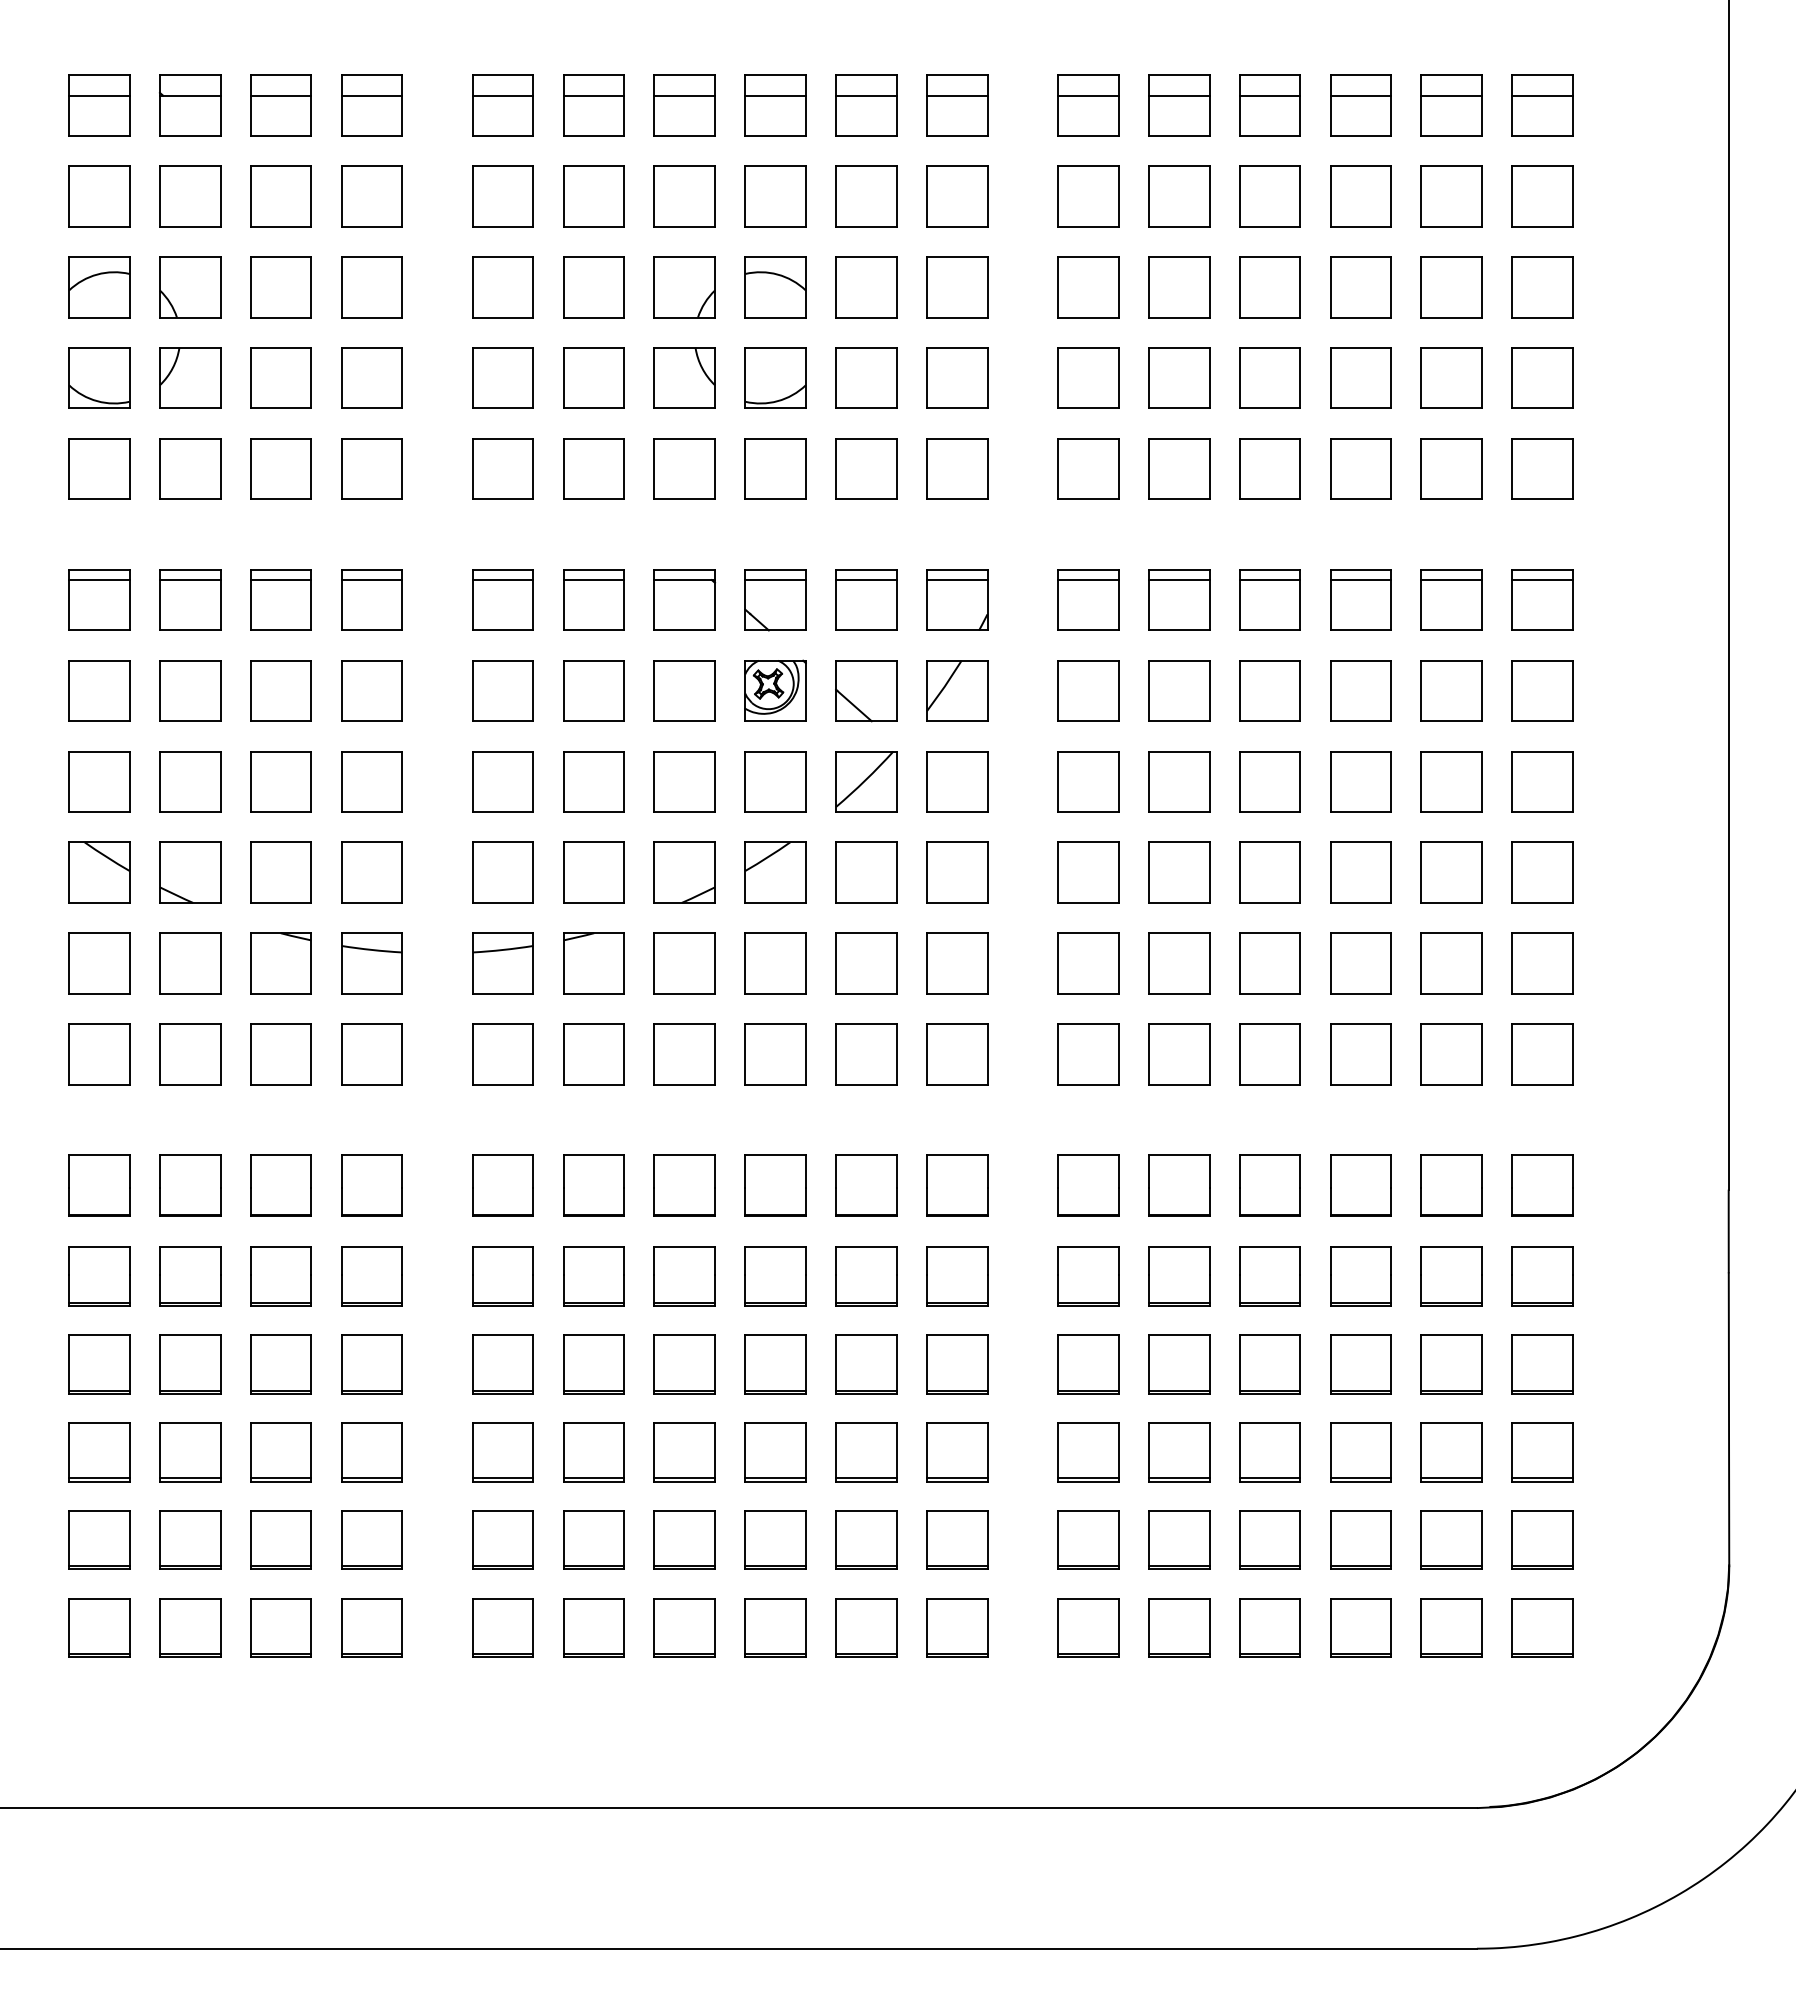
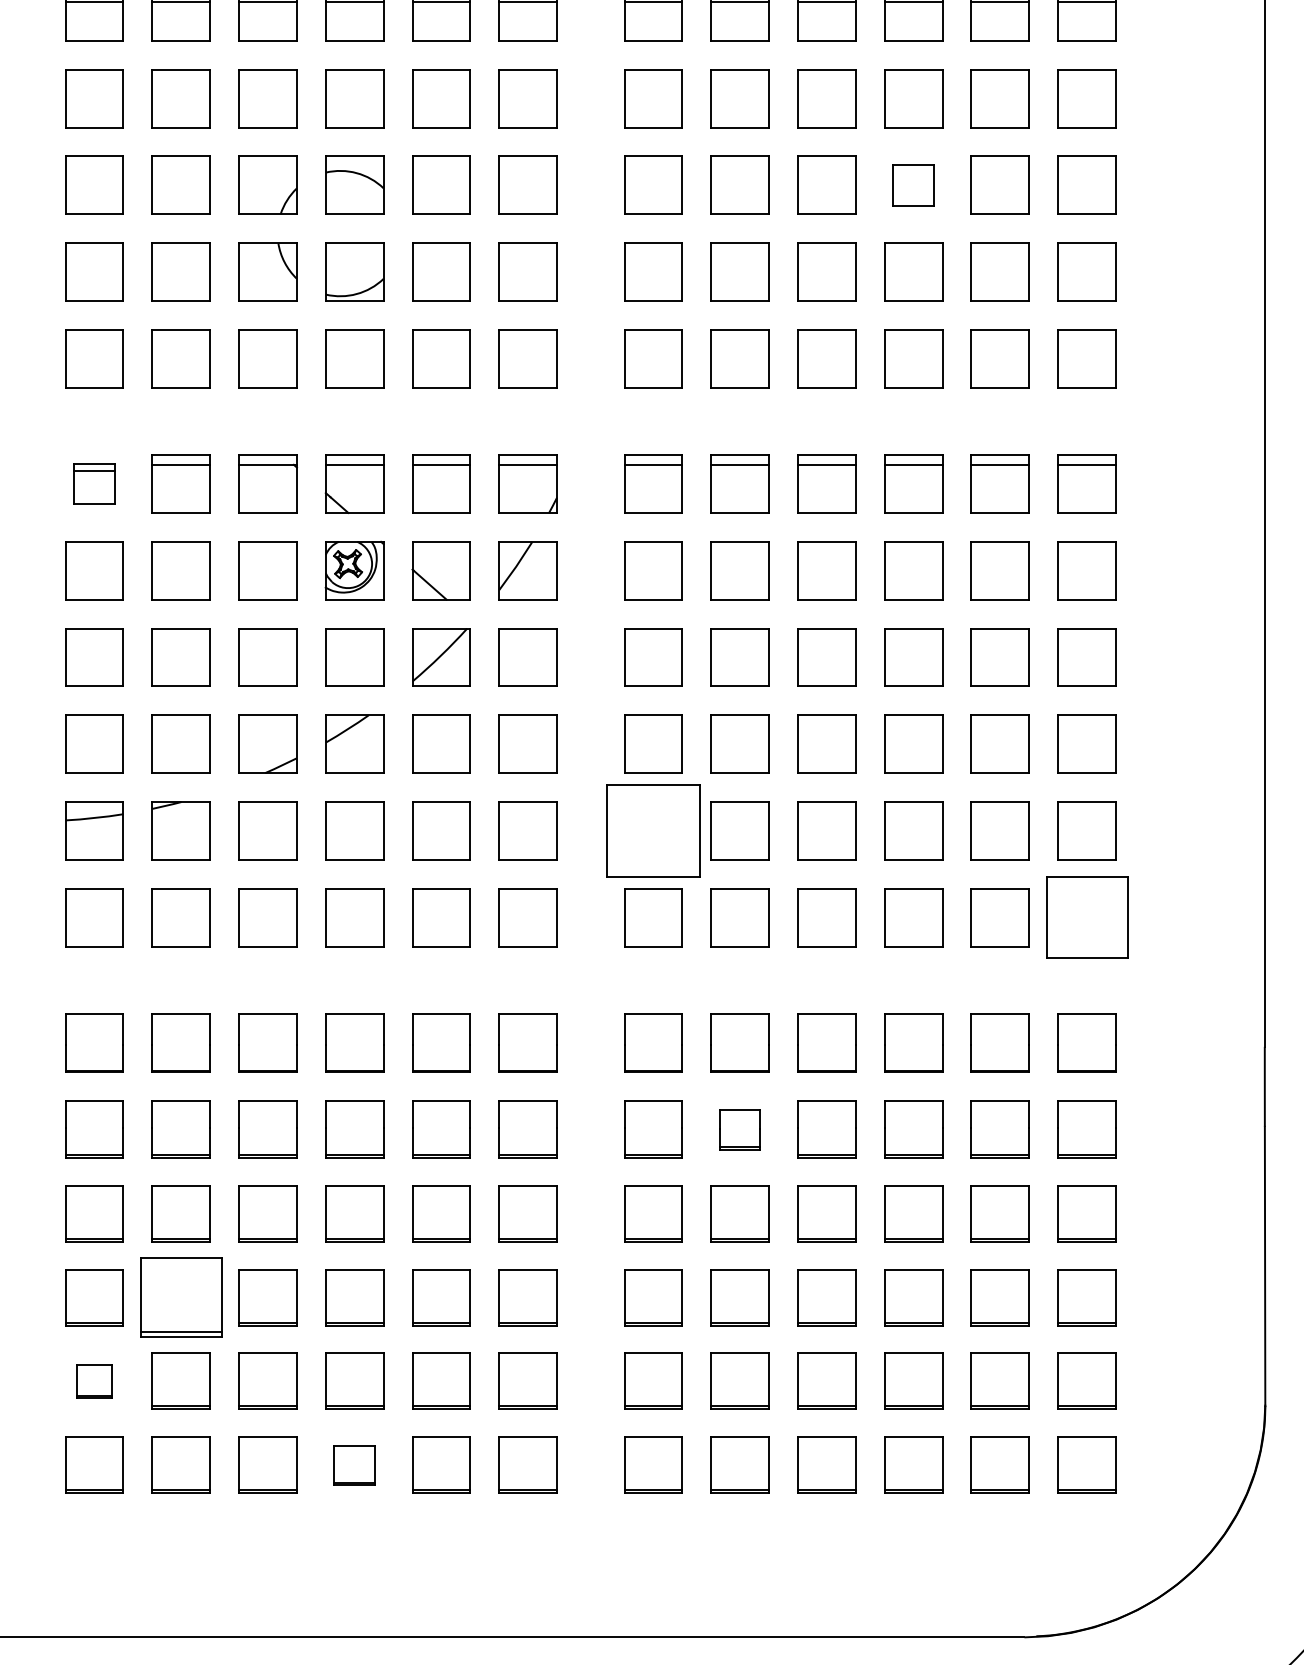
part: (1360, 287) -> (913, 185), size x0.7
part: (502, 599) -> (94, 483), size x0.7
part: (1088, 963) -> (653, 830), size x1.6
part: (1542, 1054) -> (1087, 917), size x1.4
part: (1179, 1276) -> (740, 1129), size x0.7
part: (593, 1452) -> (180, 1297), size x1.4
part: (502, 1539) -> (94, 1380), size x0.6
part: (775, 1627) -> (354, 1464), size x0.7

